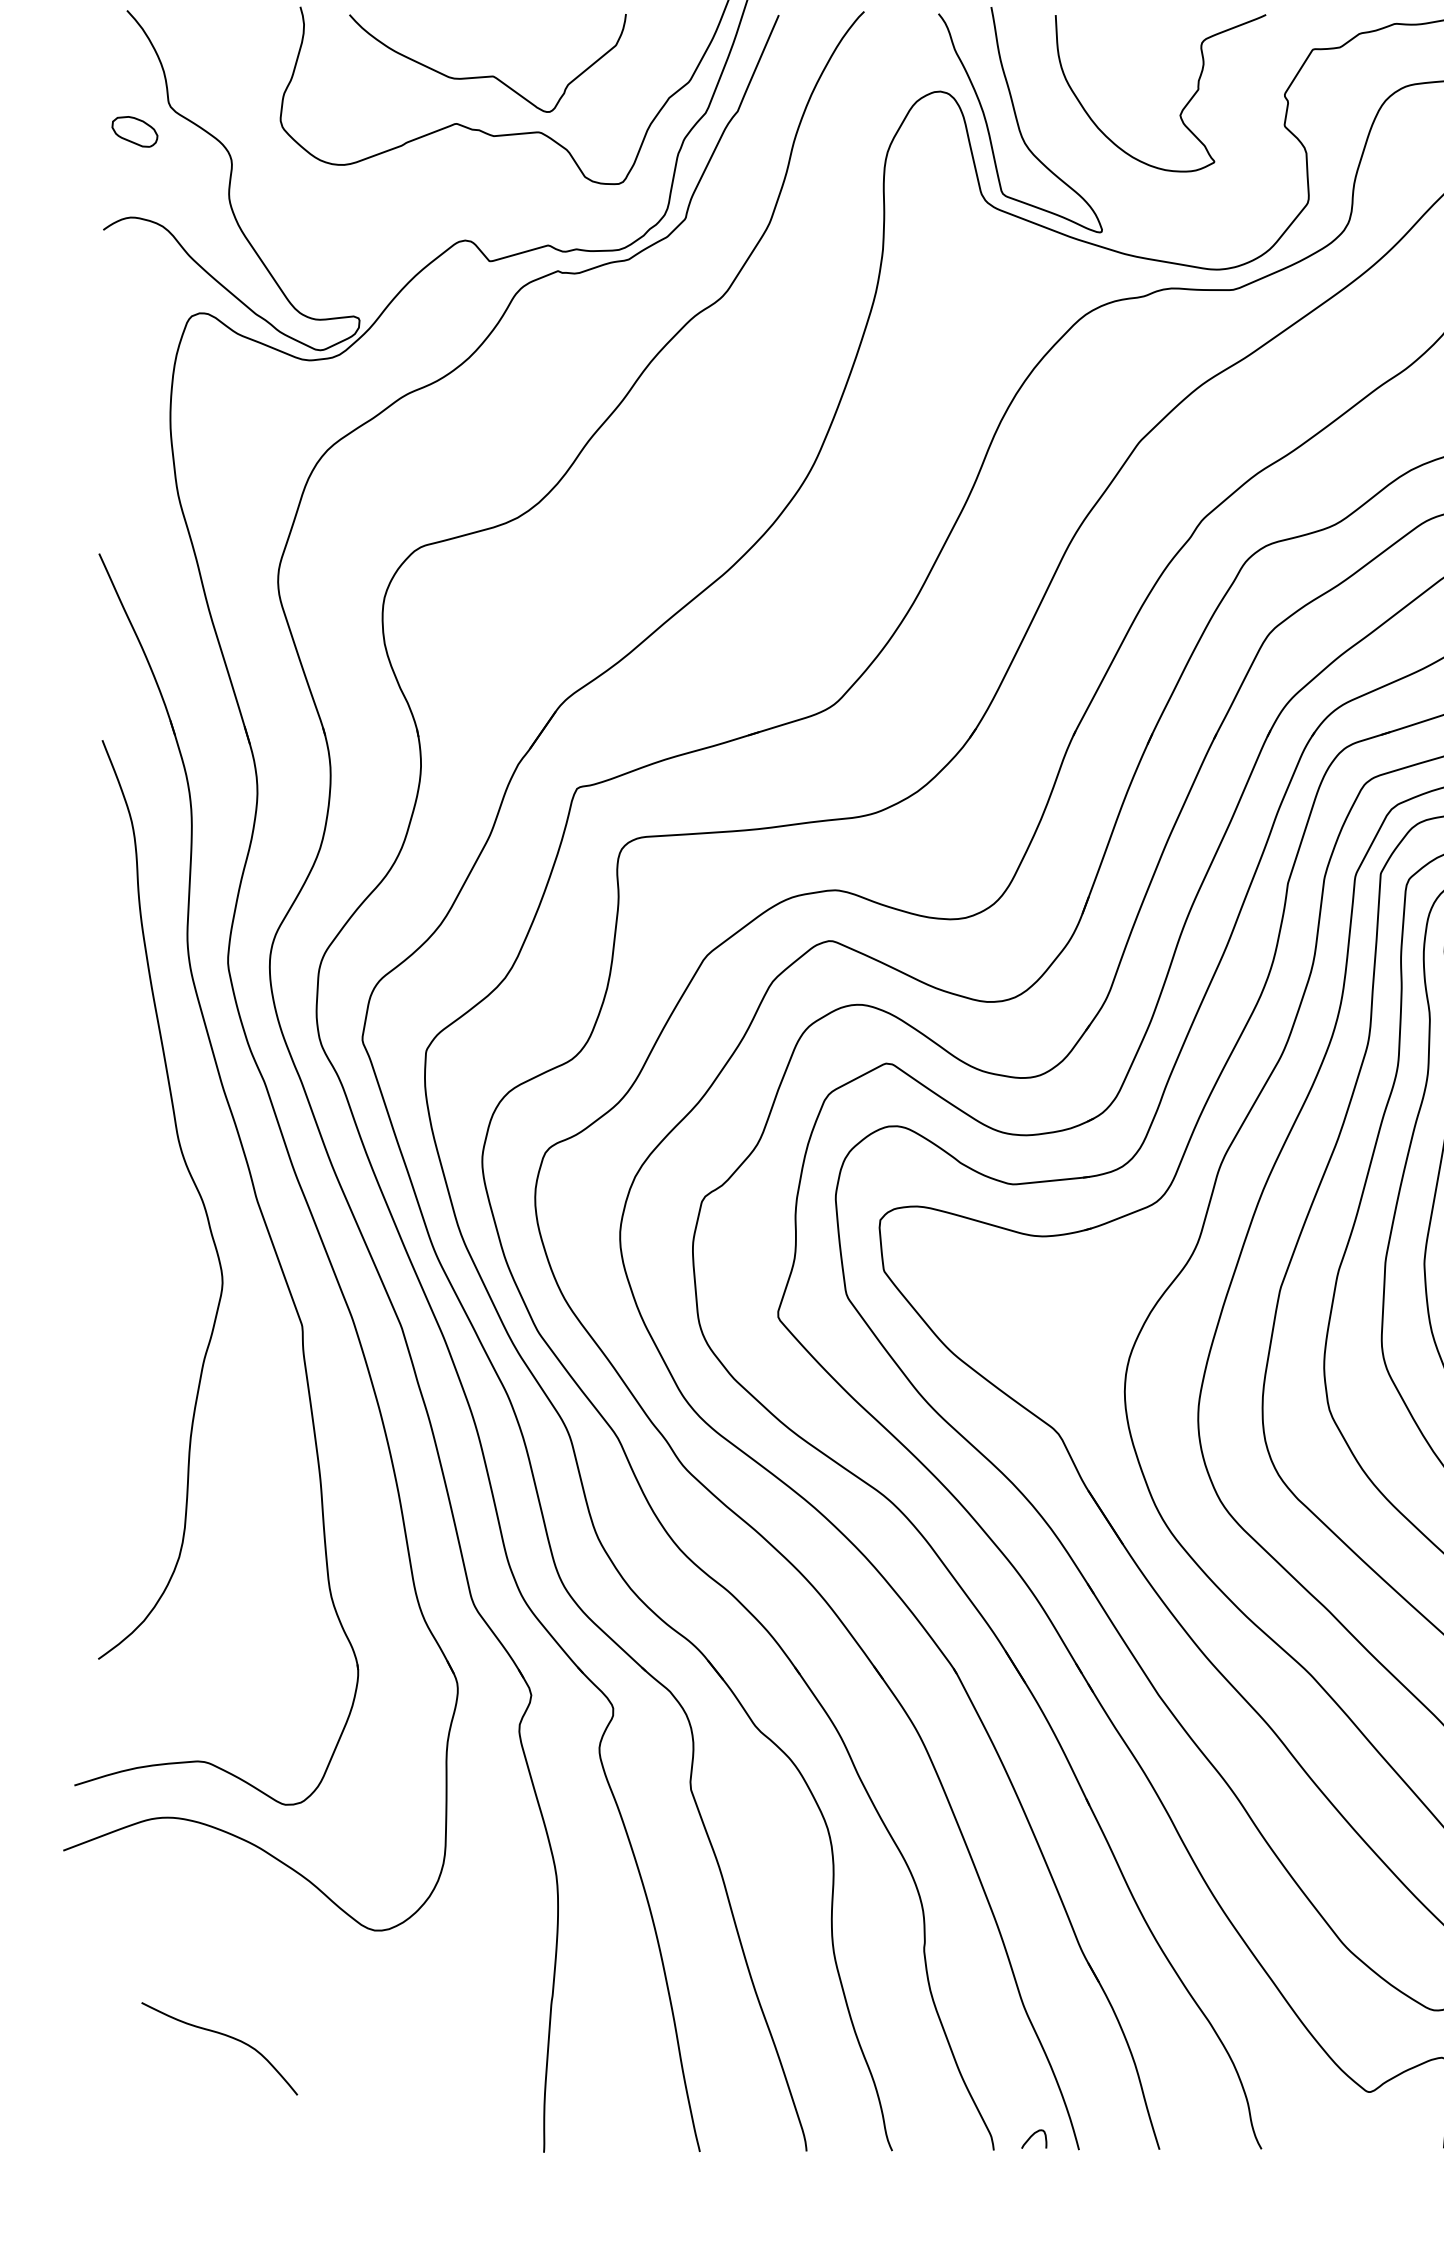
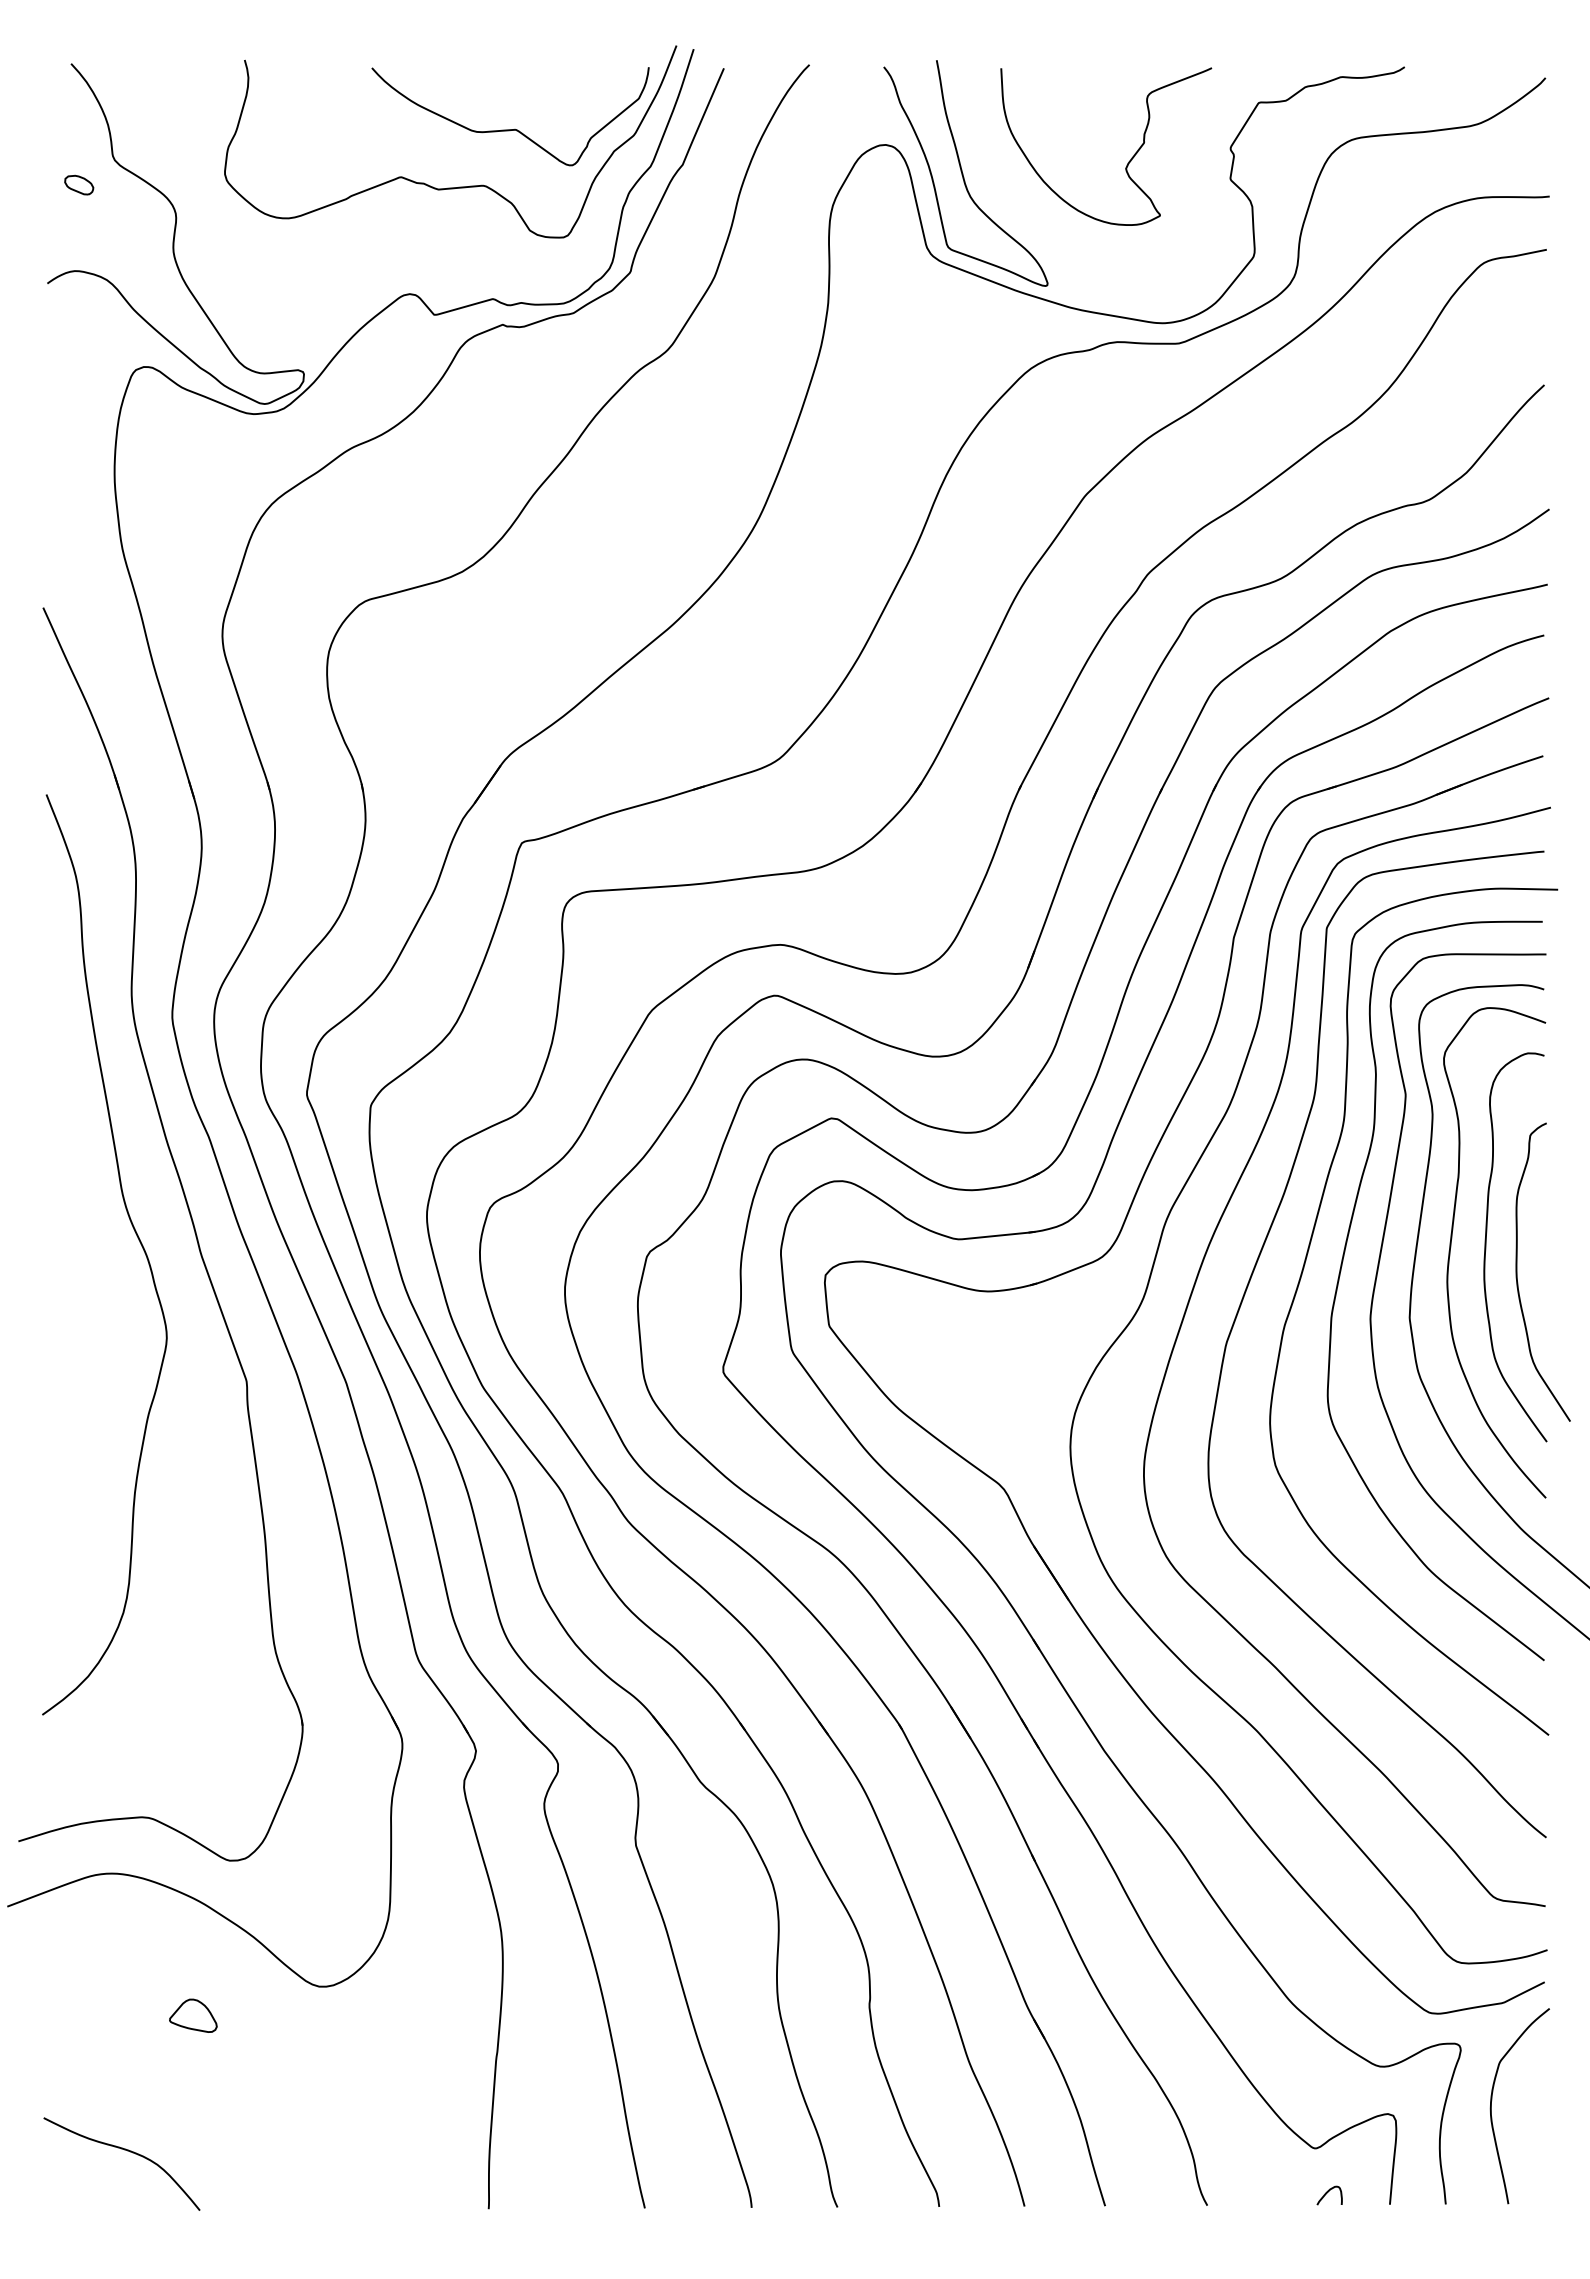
curve: (491, 75) -> (514, 128), moved
part: (135, 131) -> (79, 184), size x0.62
part: (249, 1959) -> (193, 2015), added
curve: (222, 2035) -> (124, 2150), moved
curve: (1032, 2137) -> (1327, 2193), moved

